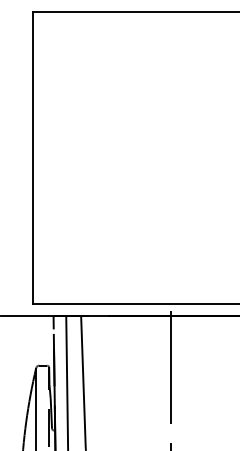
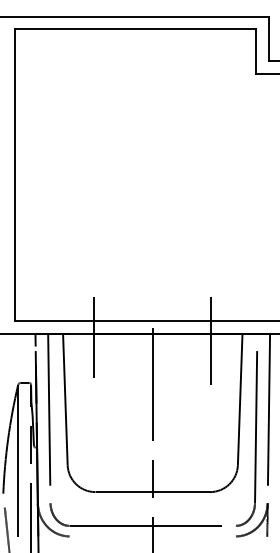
line: (112, 320) -> (94, 337), added
line: (229, 324) -> (211, 341), added

